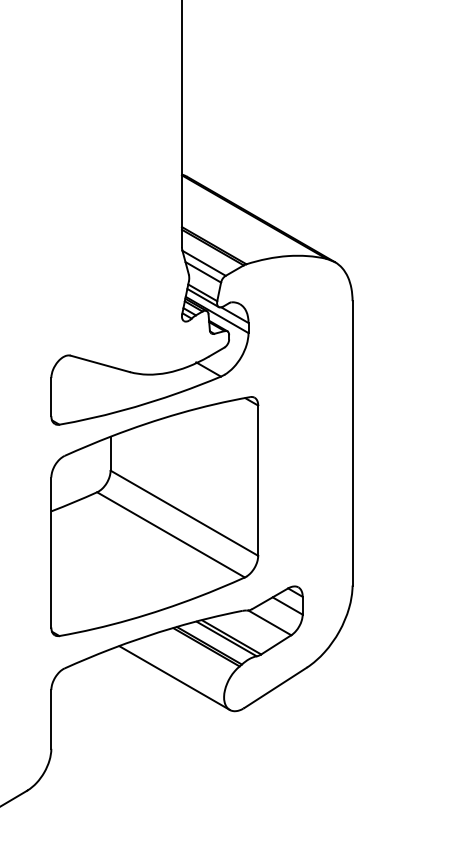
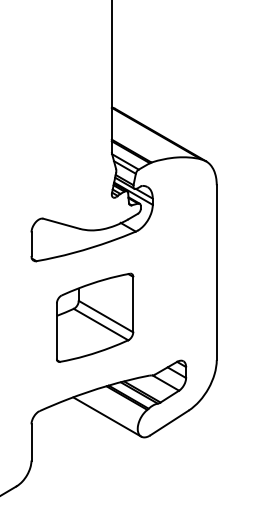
part: (153, 516) -> (94, 317), size x0.6

